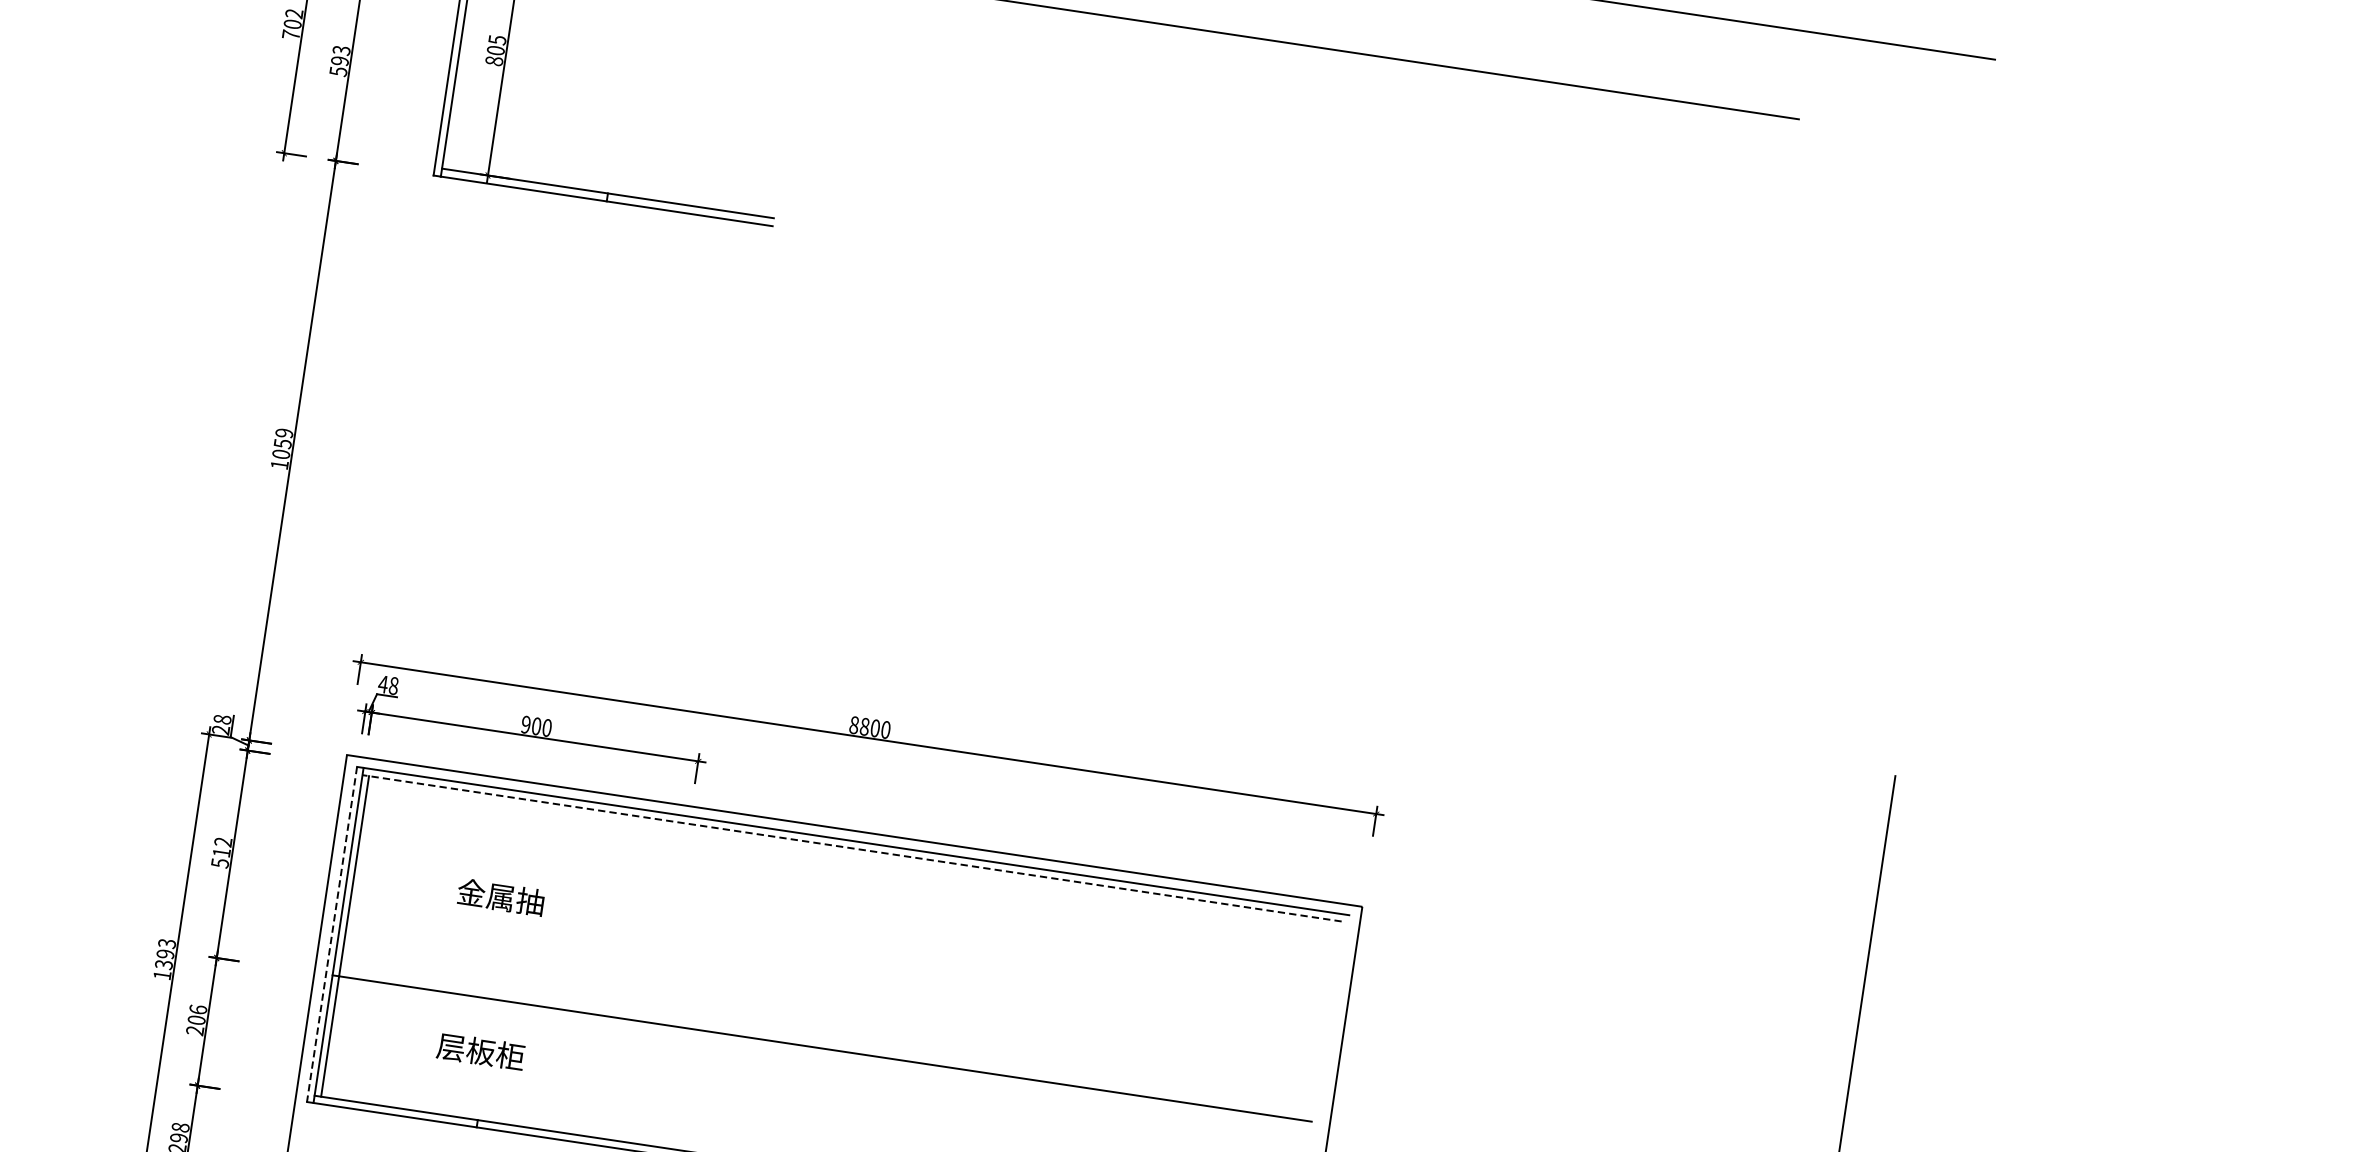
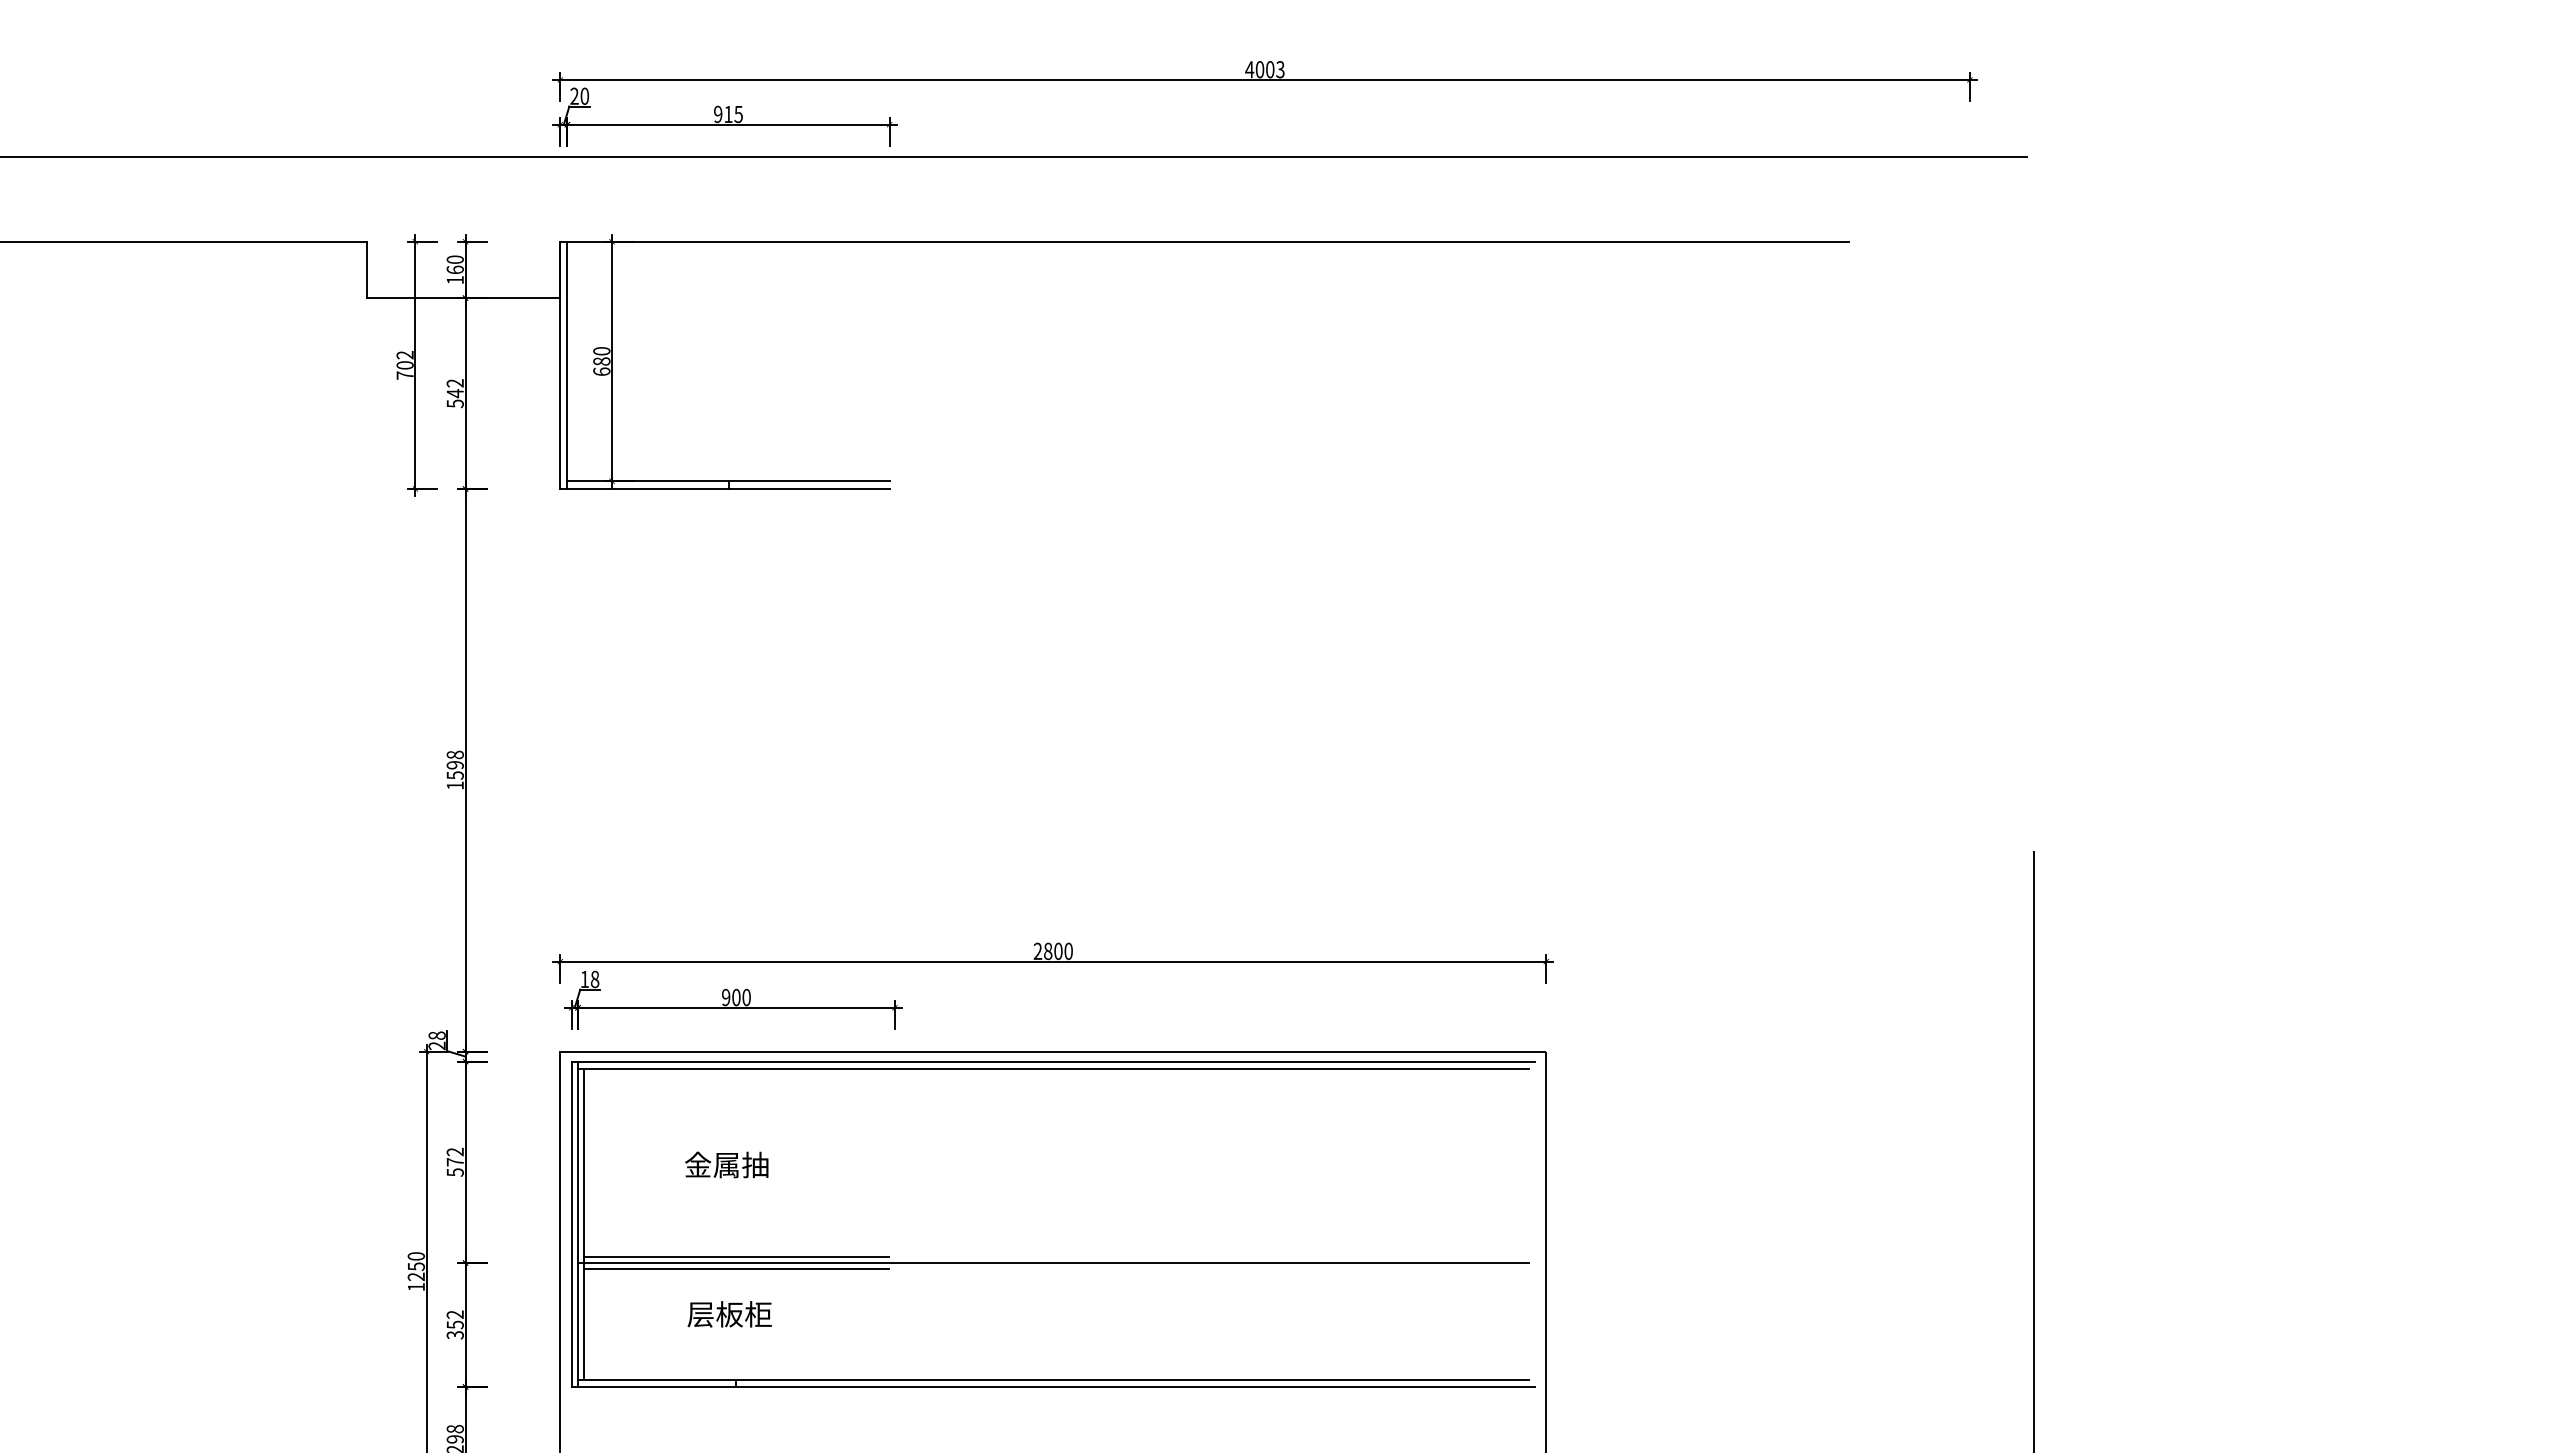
text: (495, 50) -> (601, 361), 805 -> 680
text: (340, 55) -> (454, 388), 593 -> 542
text: (282, 442) -> (454, 764), 1059 -> 1598
text: (382, 684) -> (584, 979), 48 -> 18
text: (853, 725) -> (1037, 951), 8800 -> 2800
line: (851, 848) -> (1052, 1068), dashed -> solid
text: (220, 852) -> (454, 1162), 512 -> 572
line: (331, 934) -> (571, 1224), dashed -> solid
text: (165, 954) -> (416, 1266), 1393 -> 1250
line: (496, 993) -> (736, 1256), added
line: (494, 1006) -> (736, 1269), added
text: (195, 1019) -> (454, 1324), 206 -> 352

